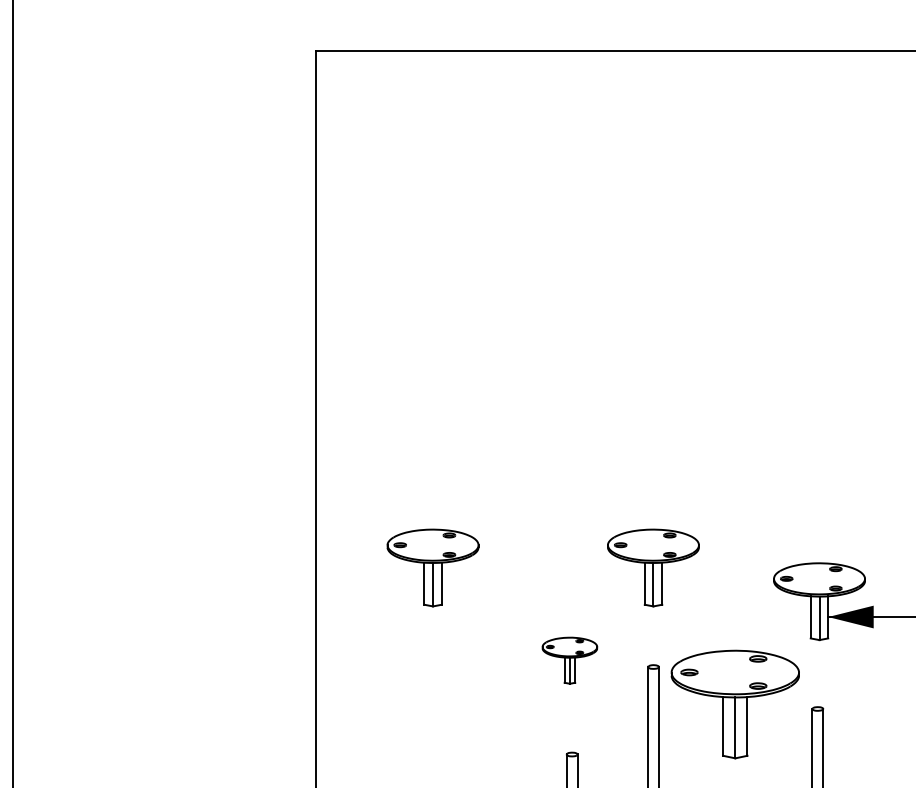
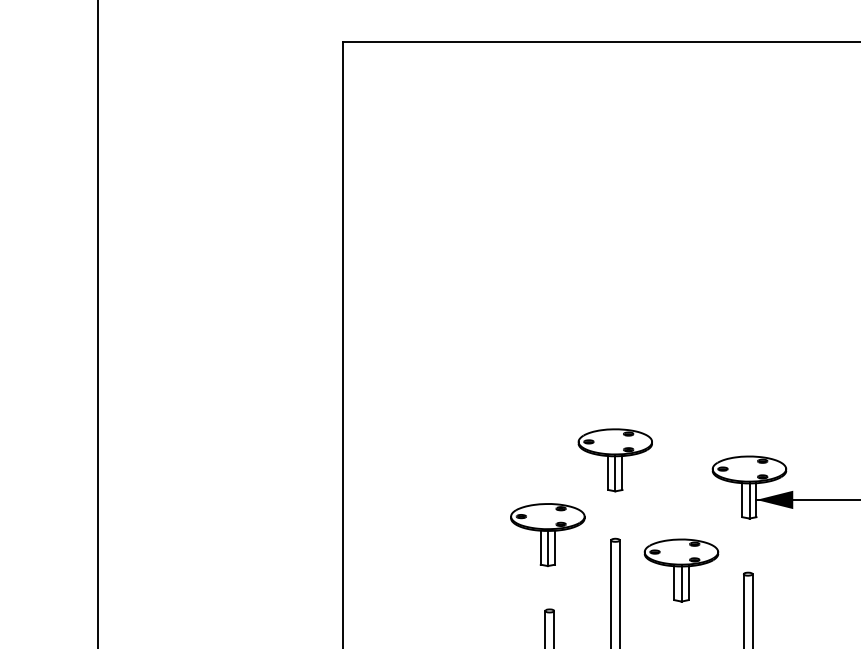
part: (431, 568) -> (436, 460), removed
part: (569, 661) -> (547, 535), size x1.67
part: (735, 704) -> (681, 570), size x0.71

